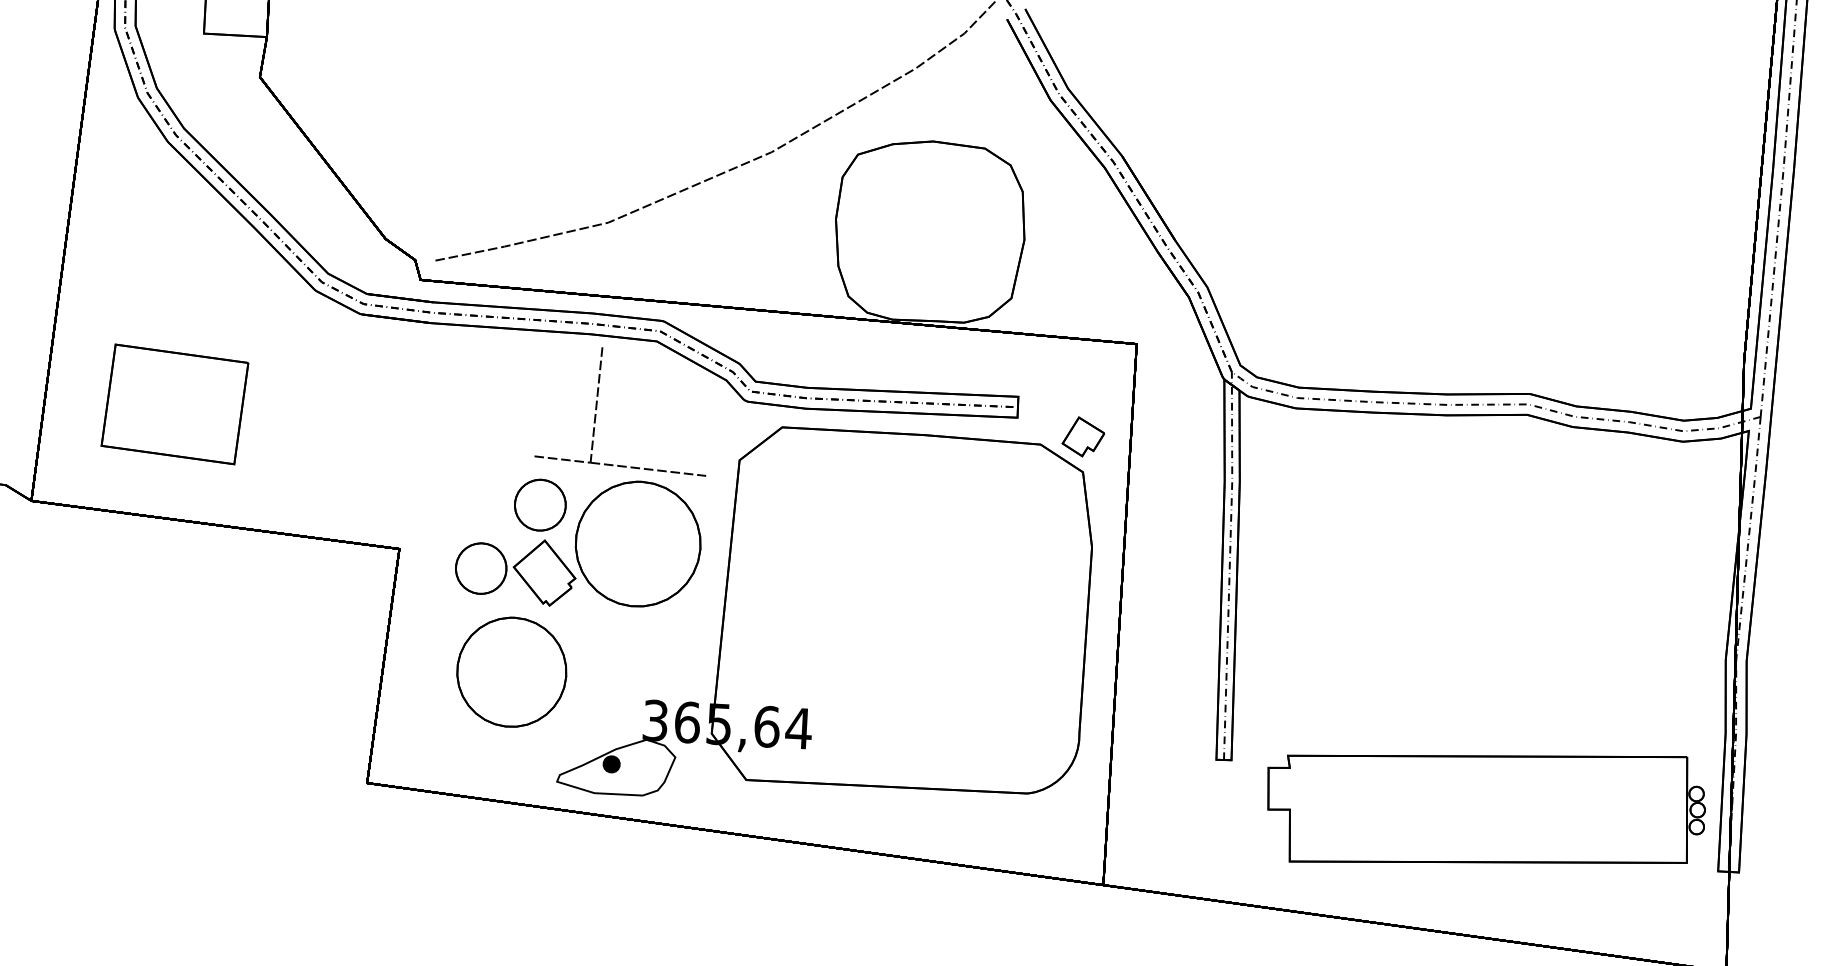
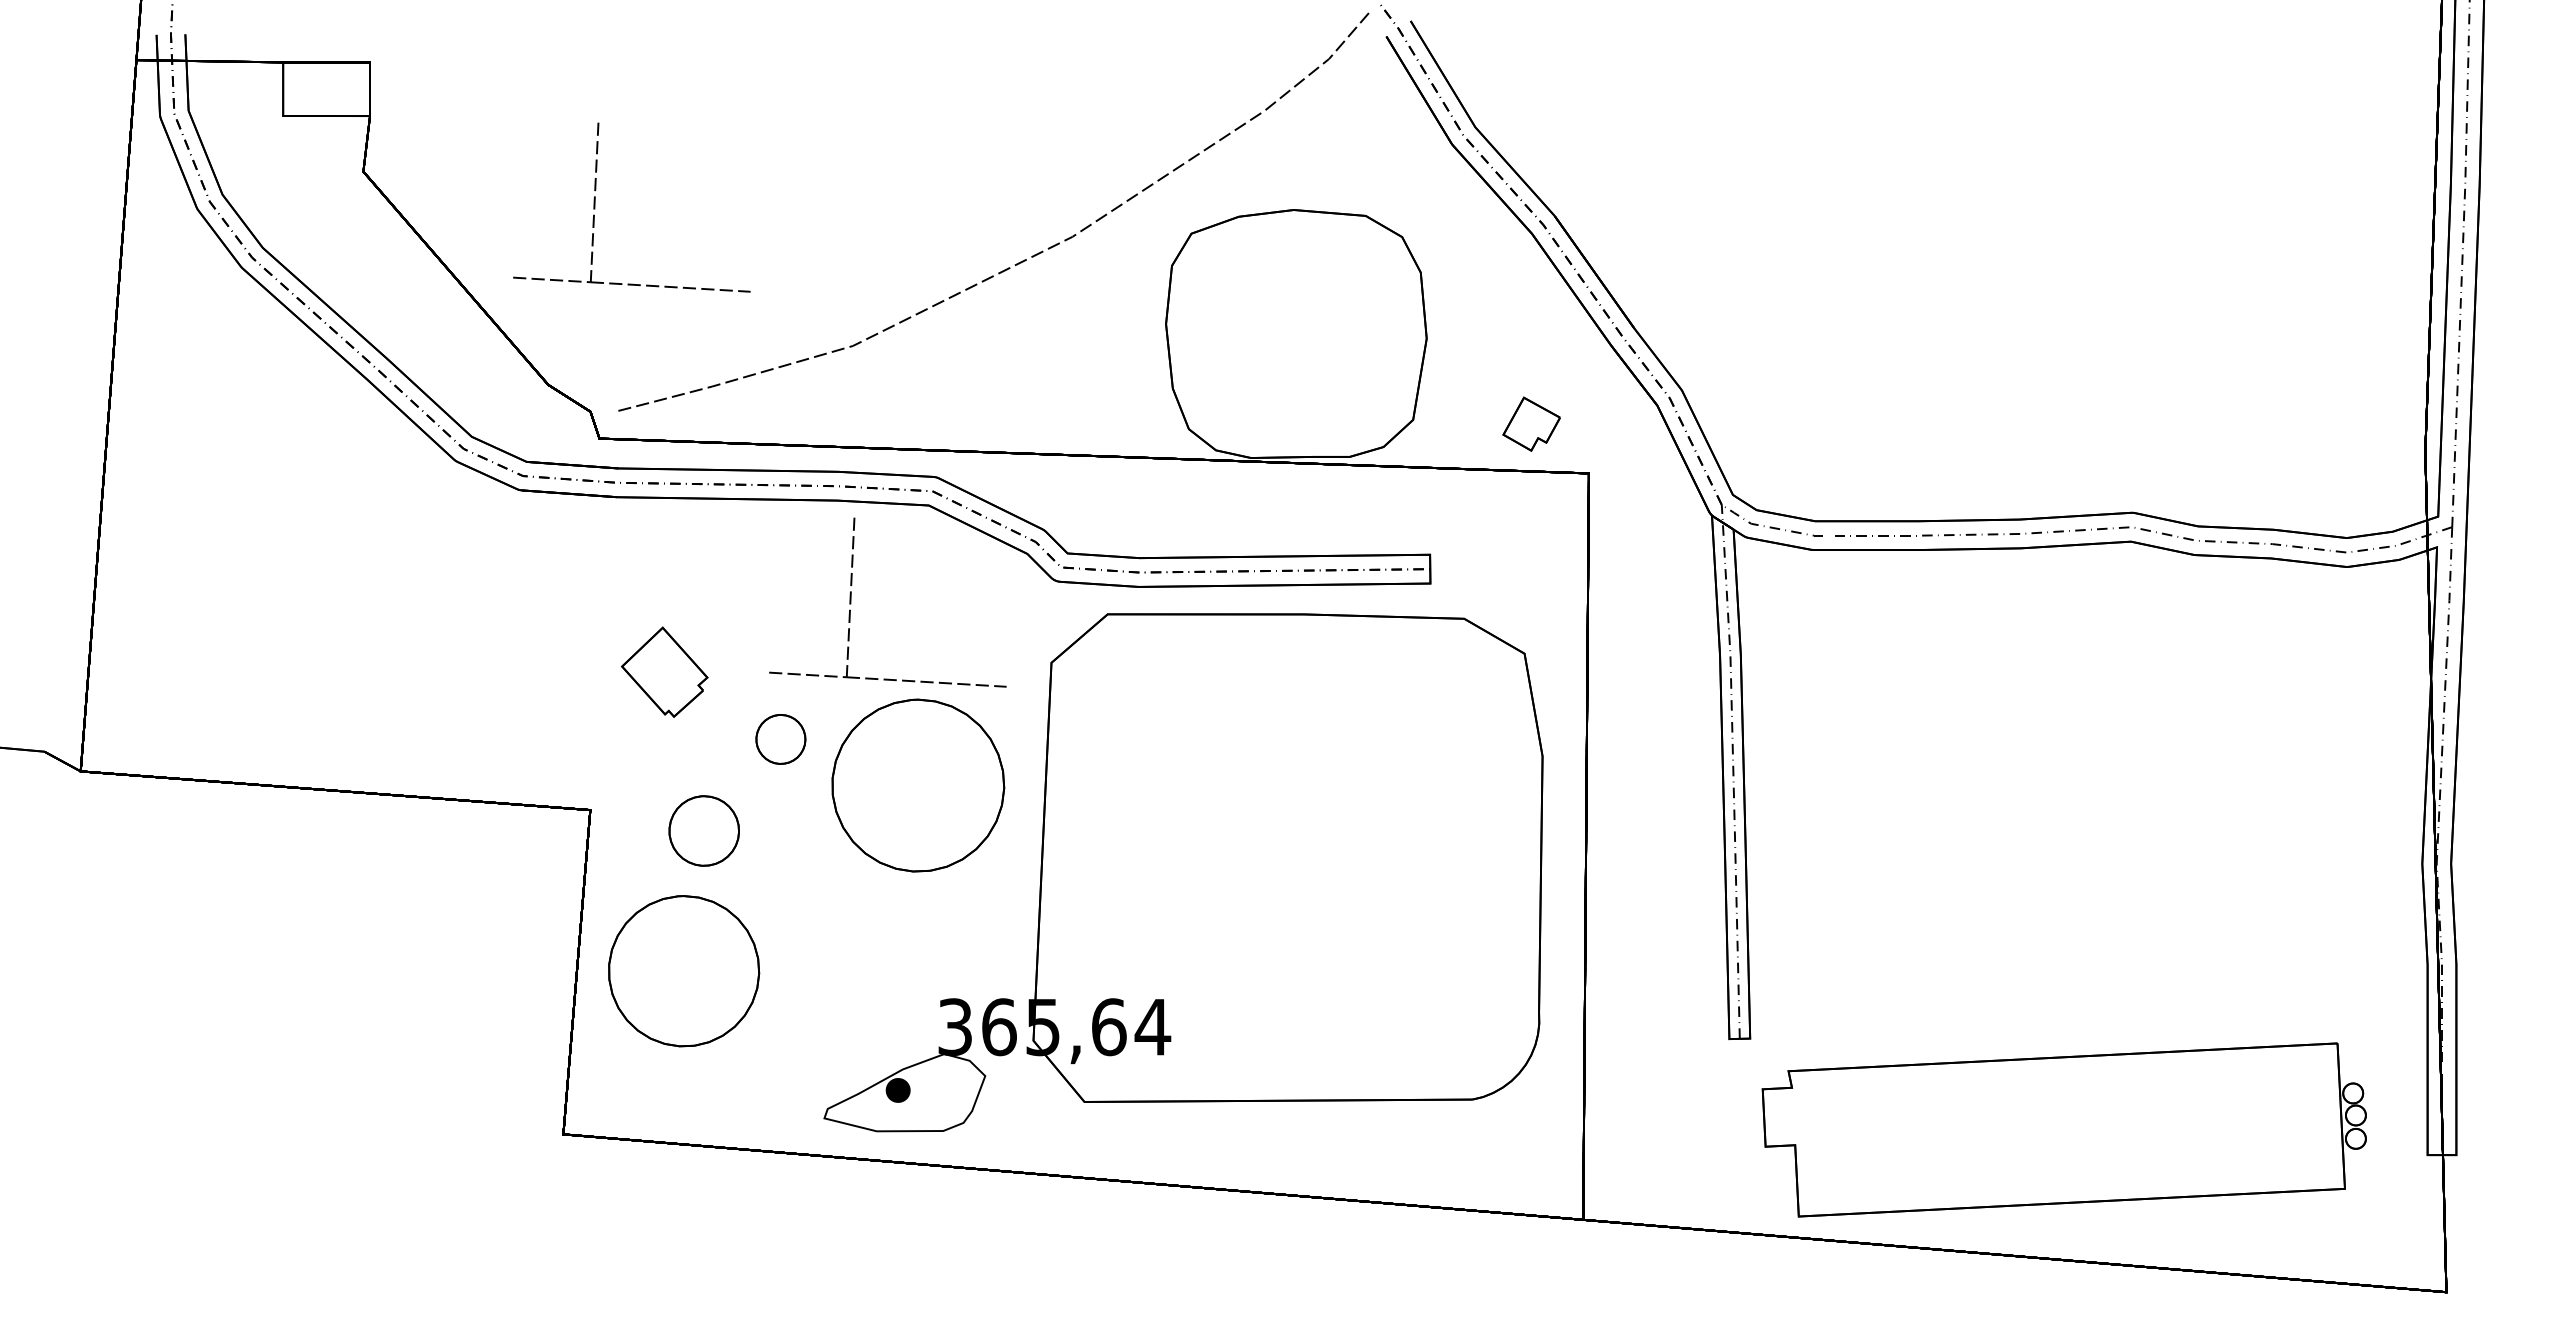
part: (426, 112) -> (595, 207), added
part: (174, 404) -> (270, 627), removed
part: (1083, 436) -> (1531, 423), moved
part: (540, 505) -> (780, 739), size x0.7
part: (544, 572) -> (664, 671), moved
part: (512, 672) -> (684, 971), moved
part: (1485, 808) -> (2063, 1129), moved

